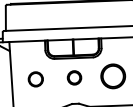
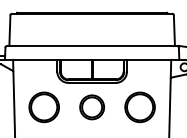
part: (74, 77) -> (91, 107), size x1.43
part: (35, 79) -> (43, 107), size x1.67

